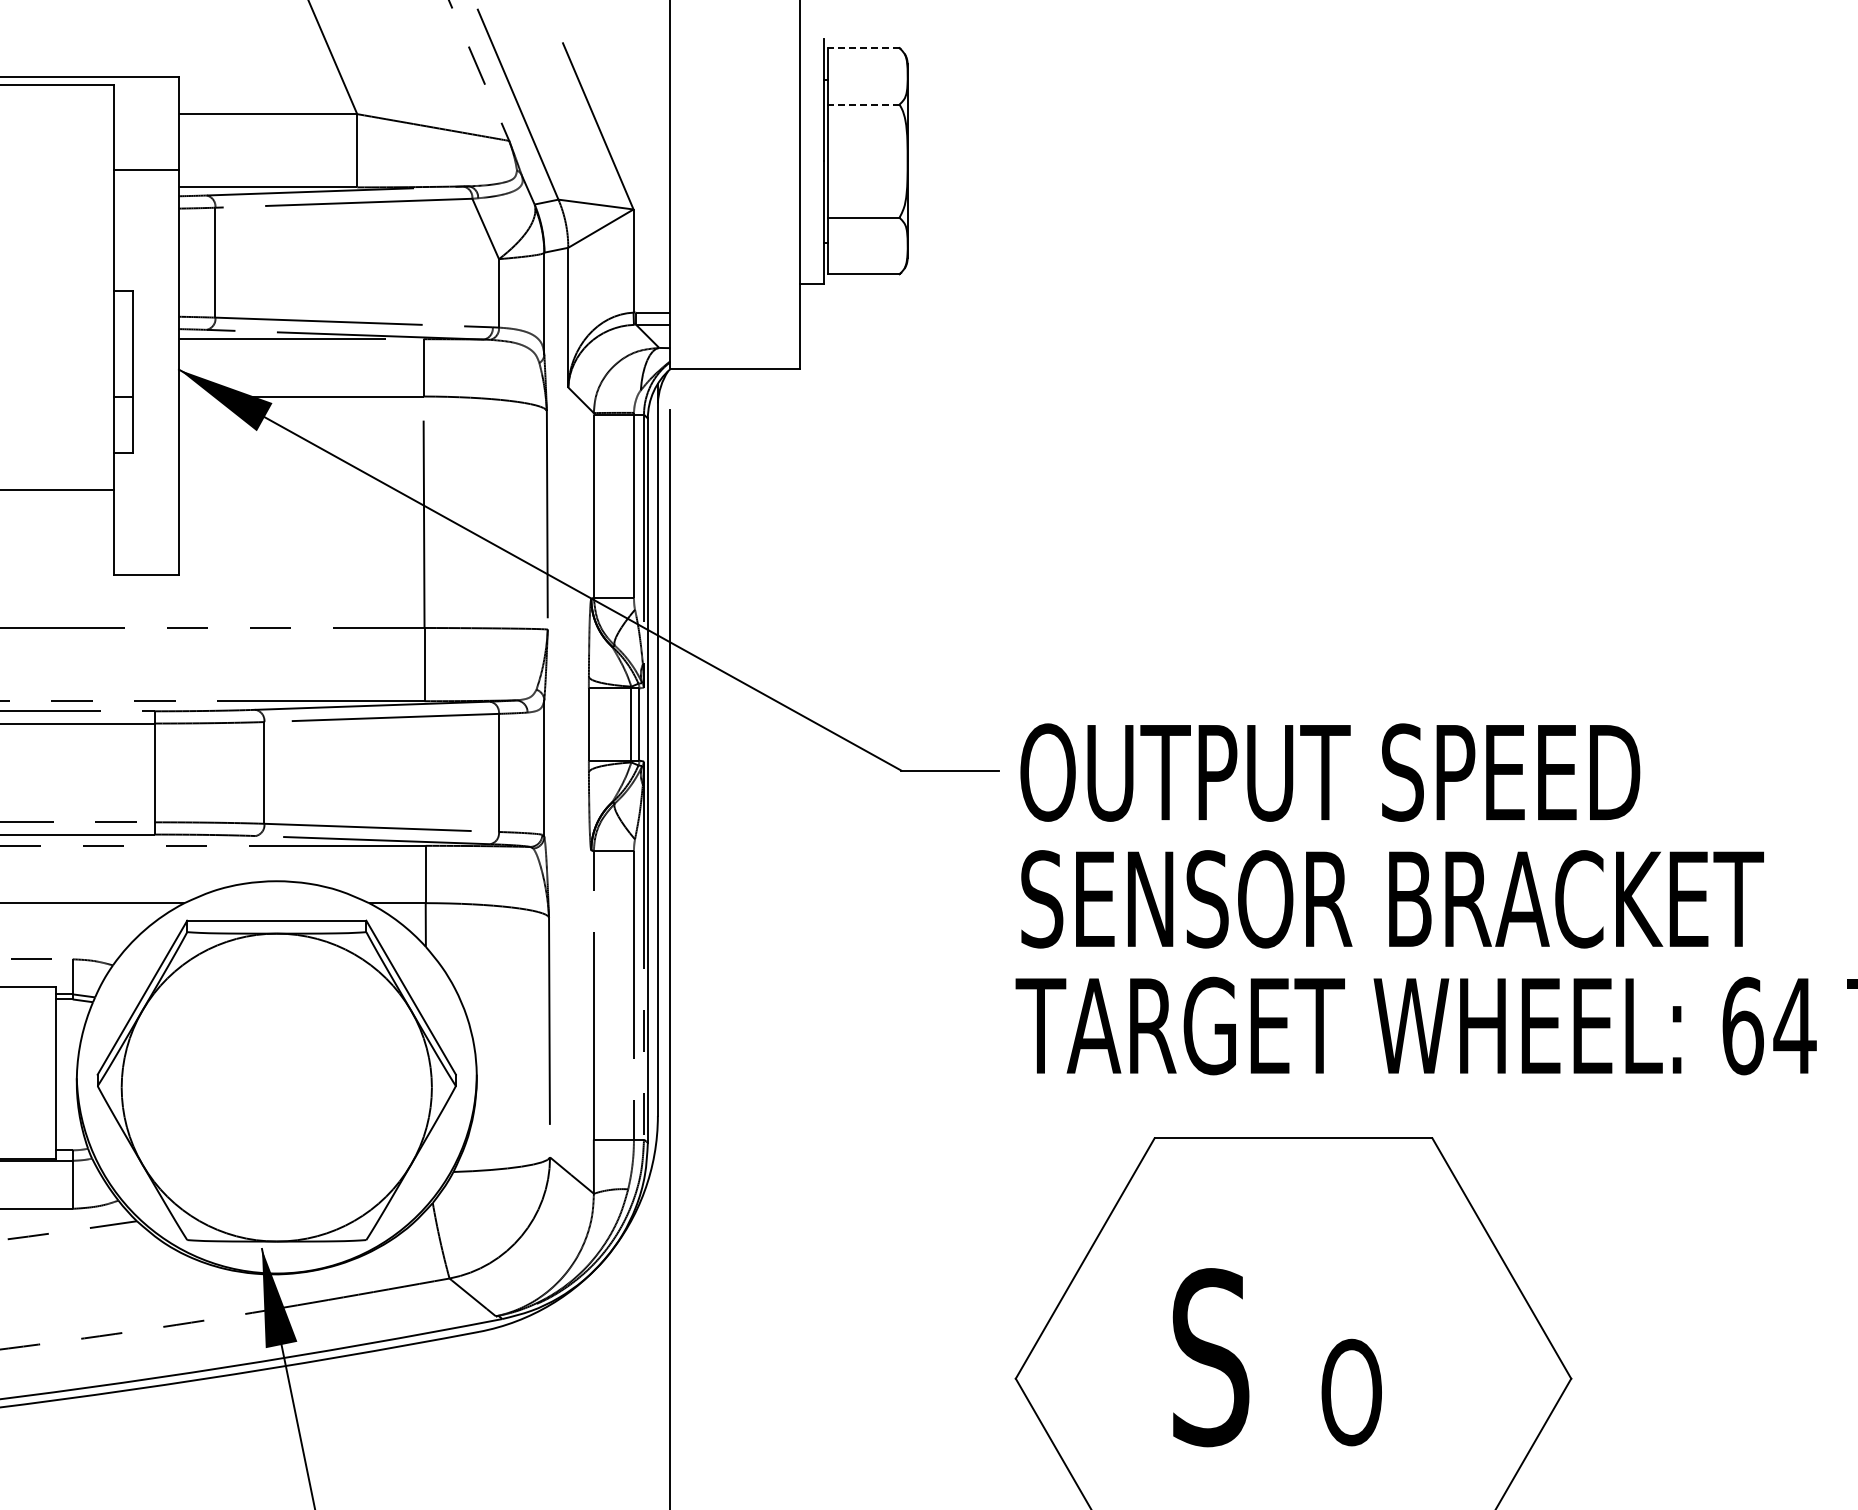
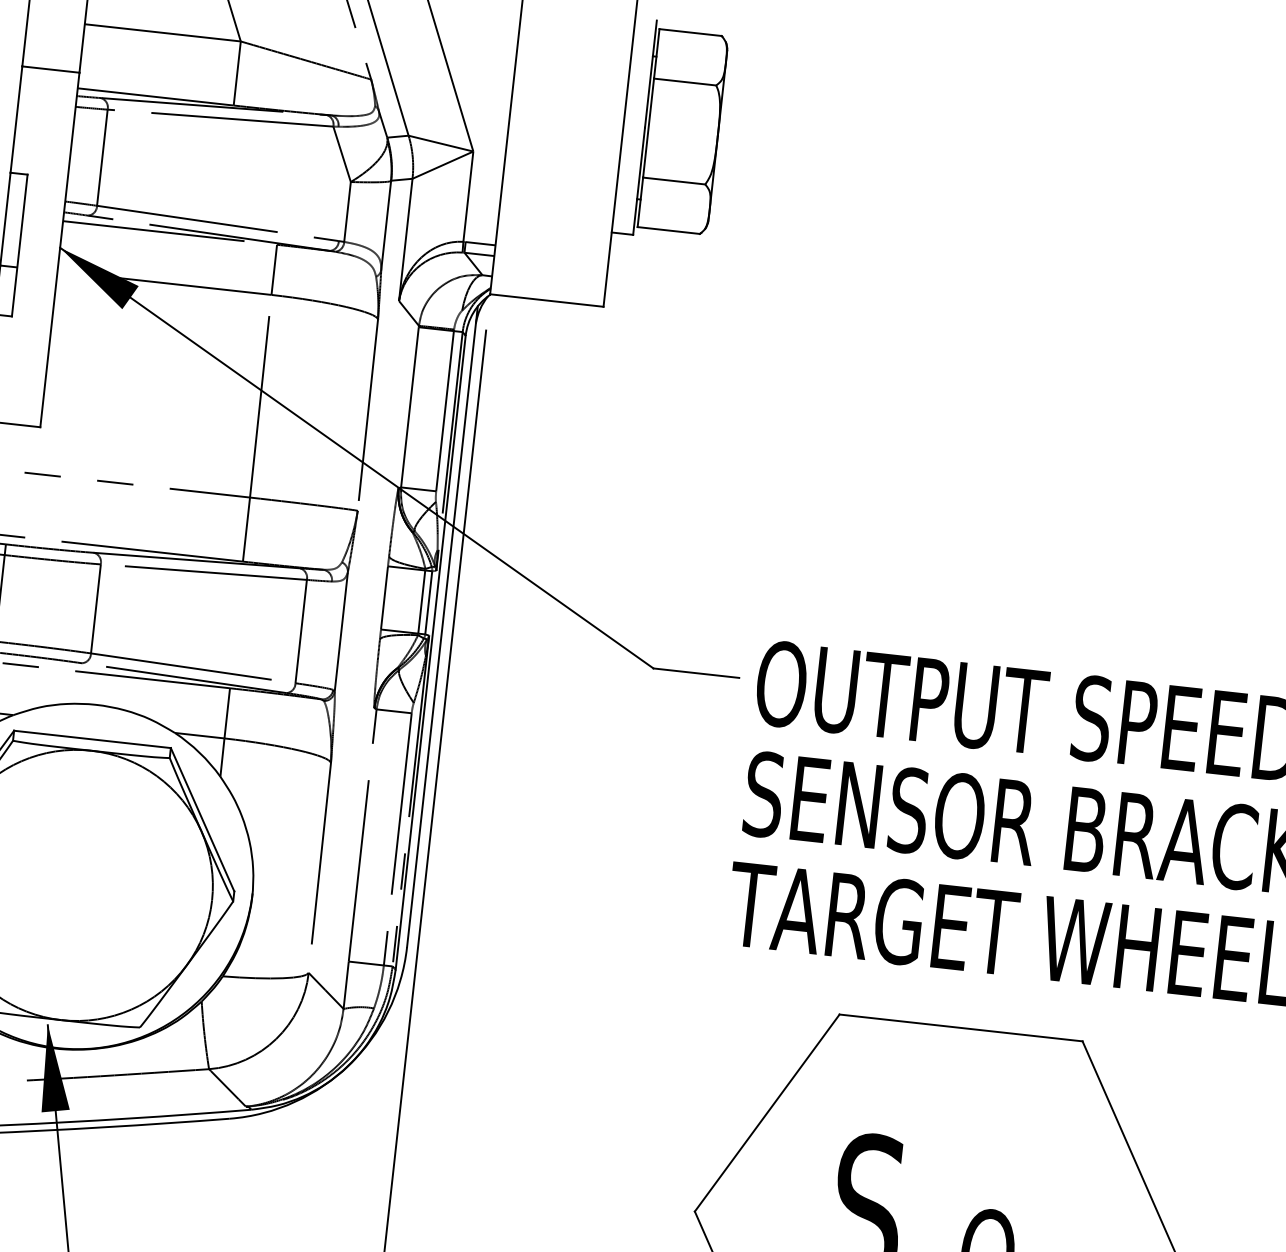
line: (864, 48) -> (690, 33), dashed -> solid
line: (864, 104) -> (685, 82), dashed -> solid

